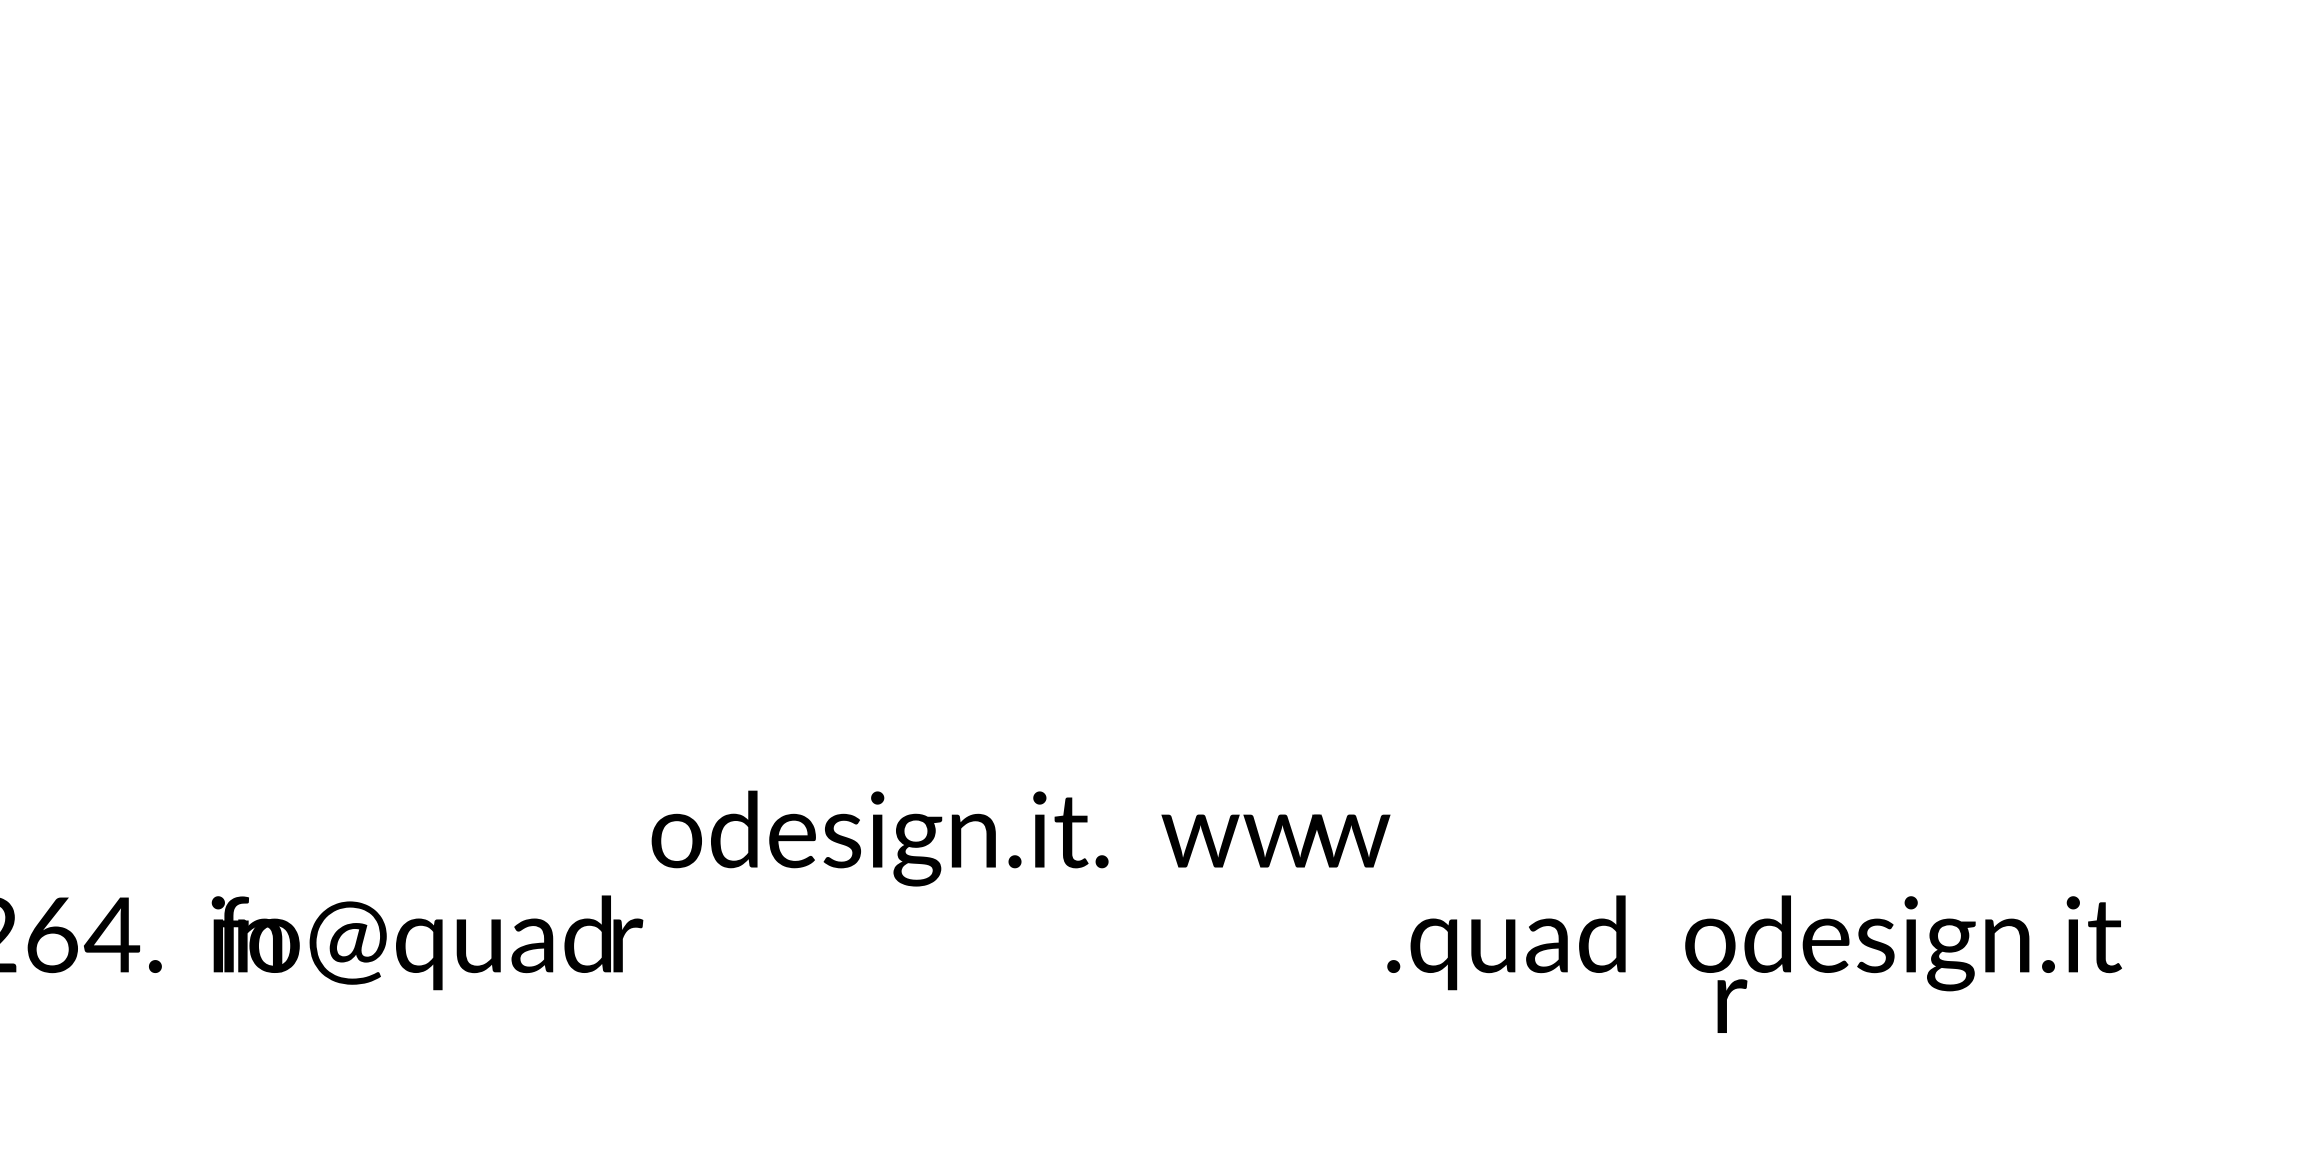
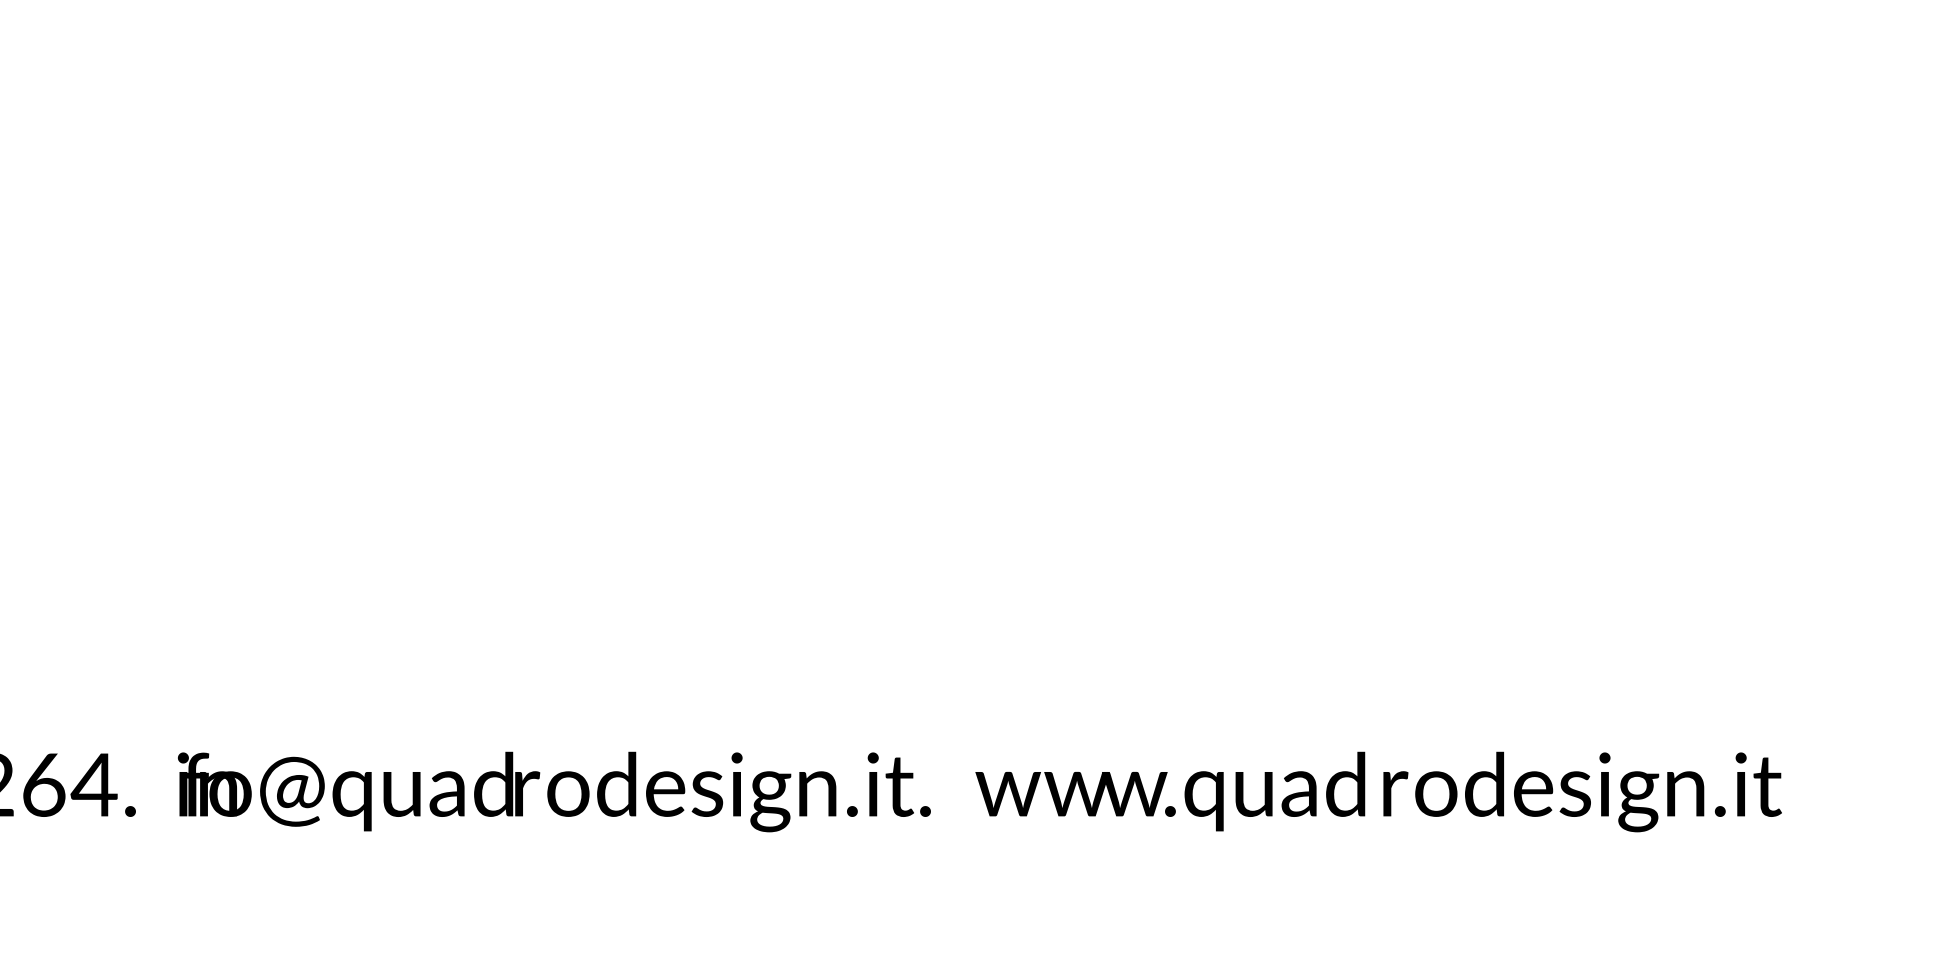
text: (1021, 837) -> (857, 791), moved
text: (1731, 1005) -> (1395, 793), moved

